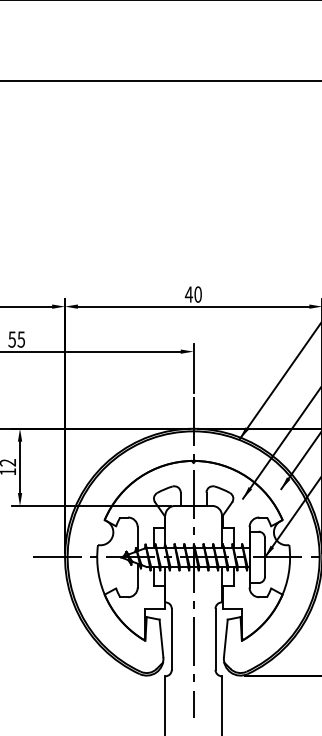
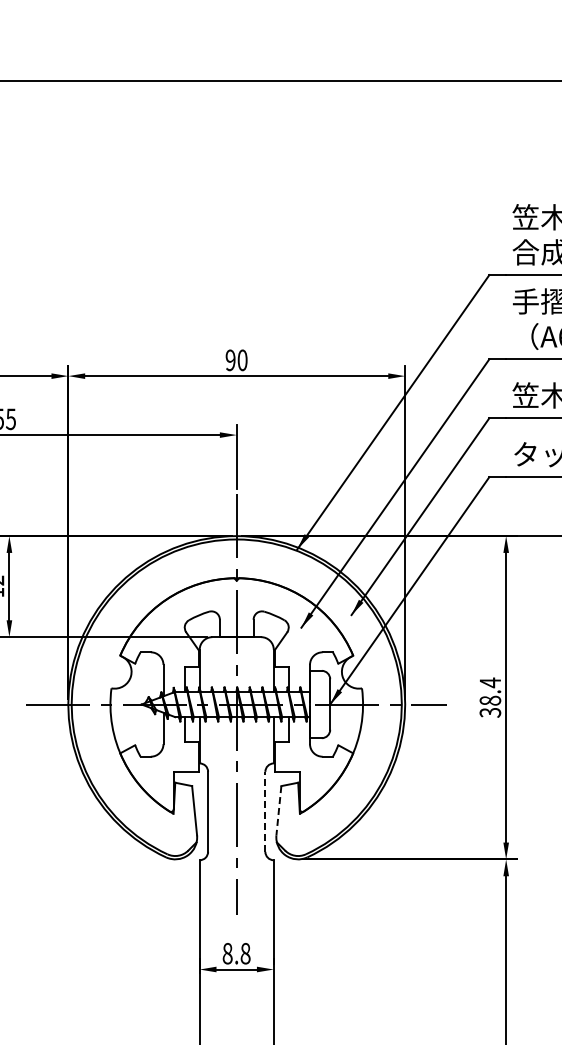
text: (188, 294) -> (230, 360), 40 -> 90
line: (225, 638) -> (278, 810), solid -> dashed
line: (215, 639) -> (265, 811), solid -> dashed

